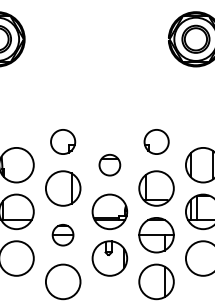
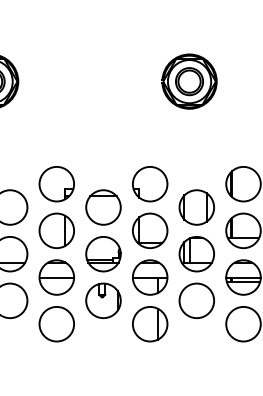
part: (62, 142) -> (56, 184), size x1.43
part: (156, 142) -> (150, 184), size x1.43
part: (109, 165) -> (103, 207), size x1.67
part: (62, 235) -> (56, 277), size x1.67

